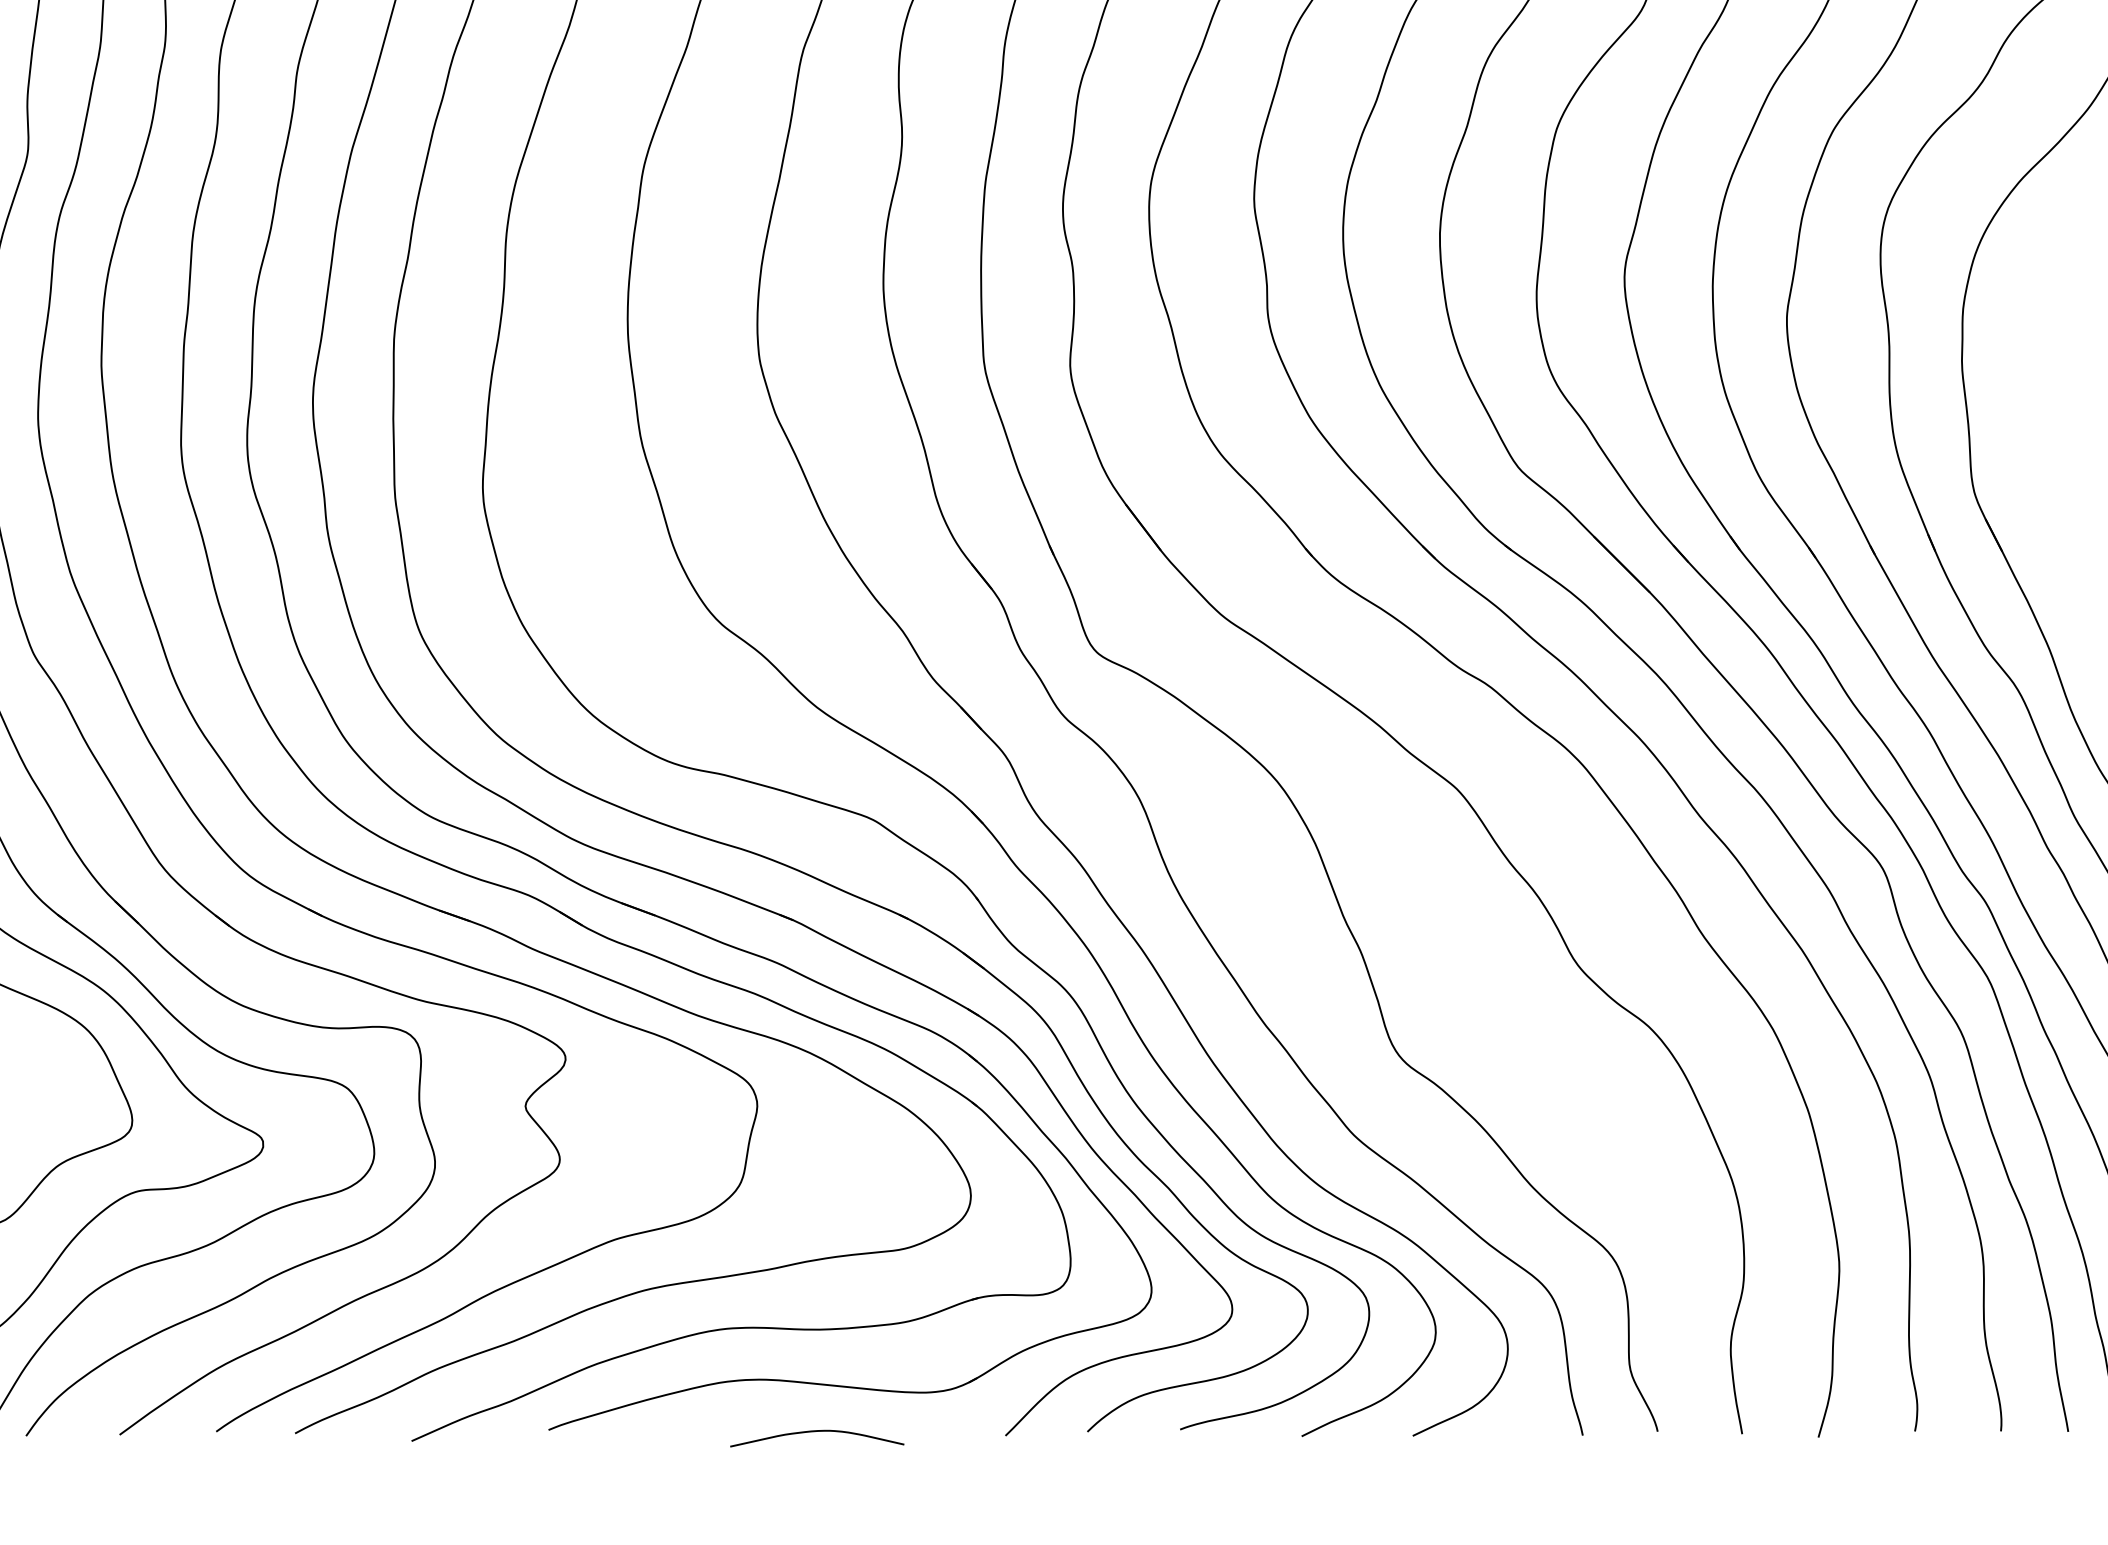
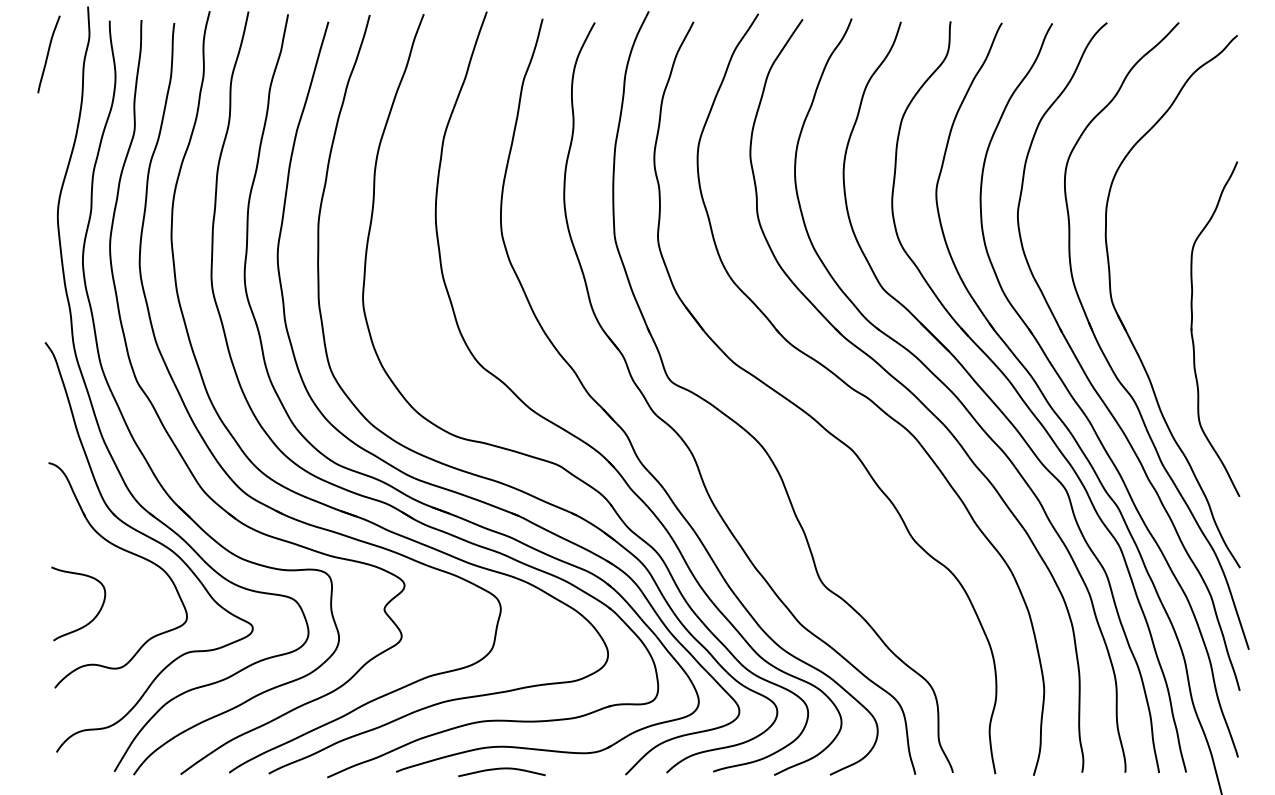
curve: (816, 1432) -> (501, 769), moved

